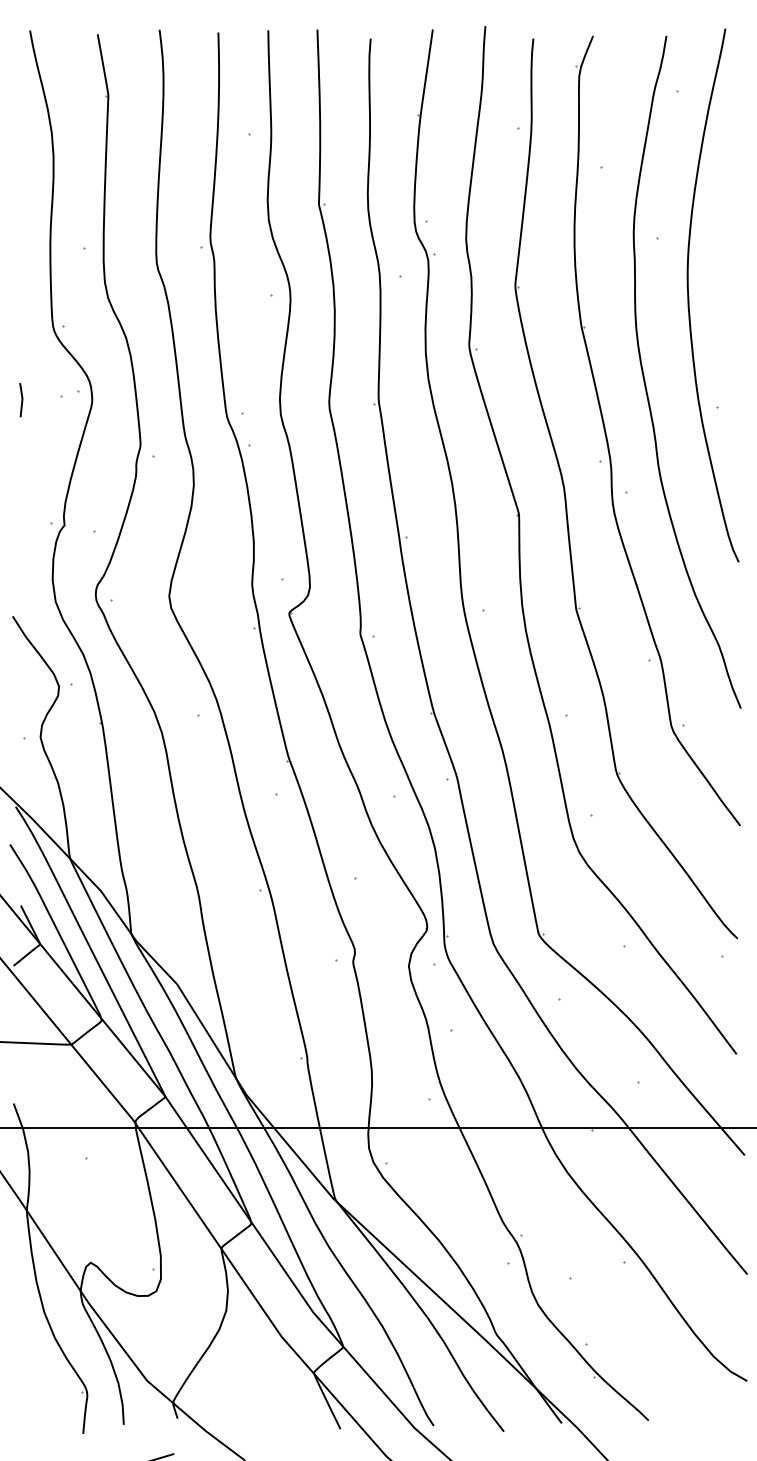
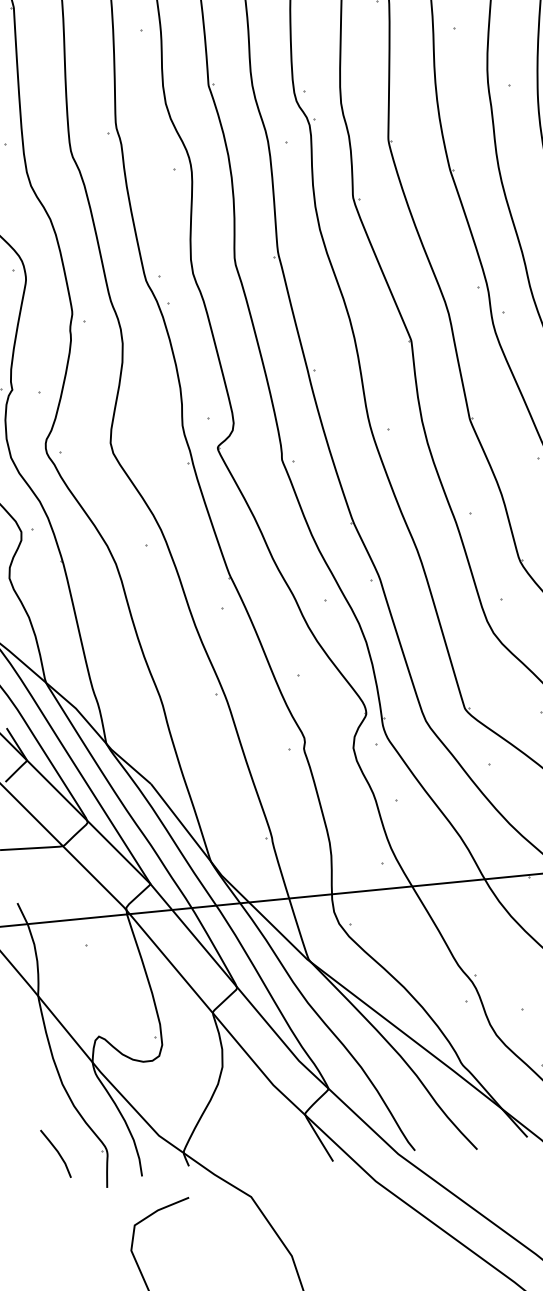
line: (31, 1389) -> (57, 1153), added

